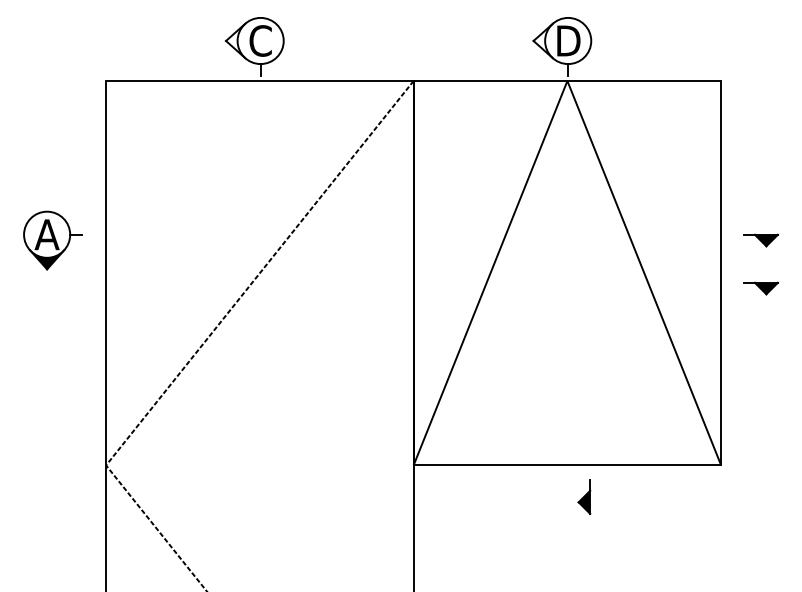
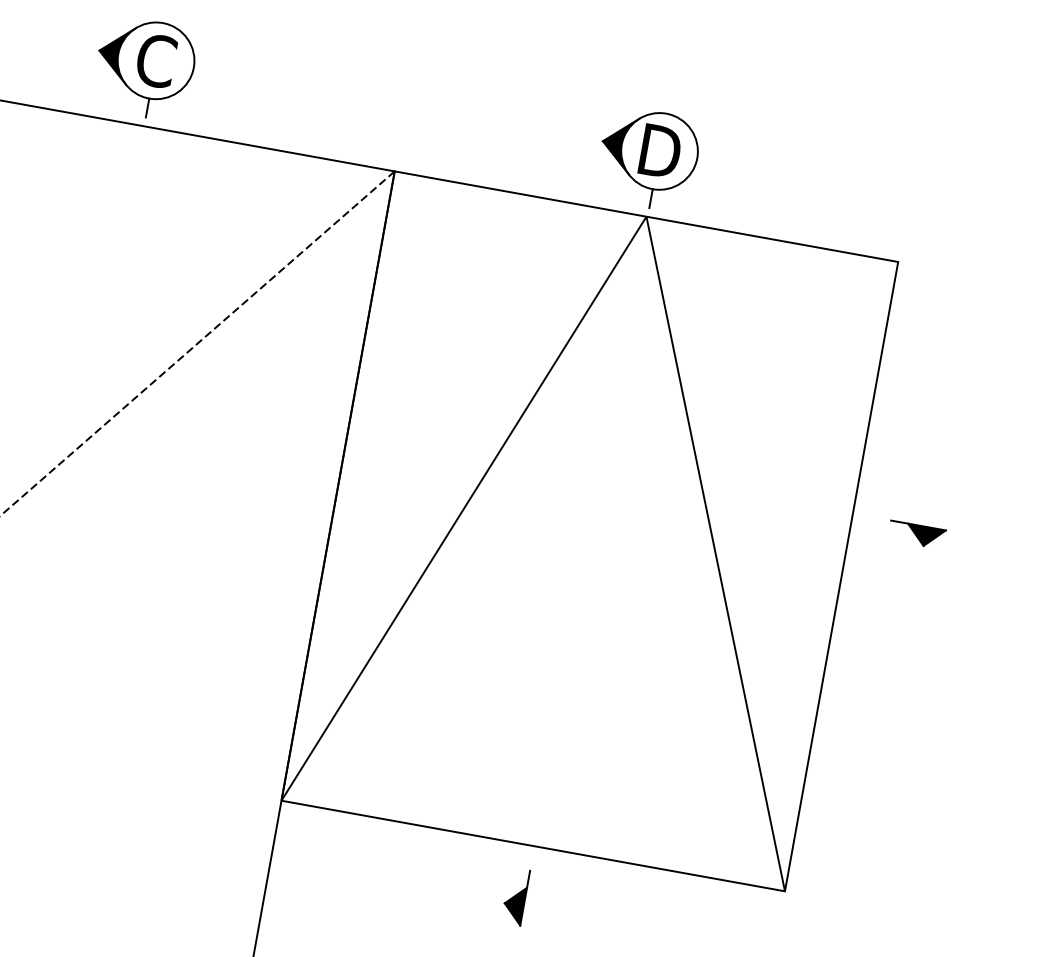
fill: (235, 40) -> (115, 52), added
fill: (542, 40) -> (617, 143), added
part: (760, 288) -> (901, 613), removed
part: (584, 496) -> (516, 895), moved

